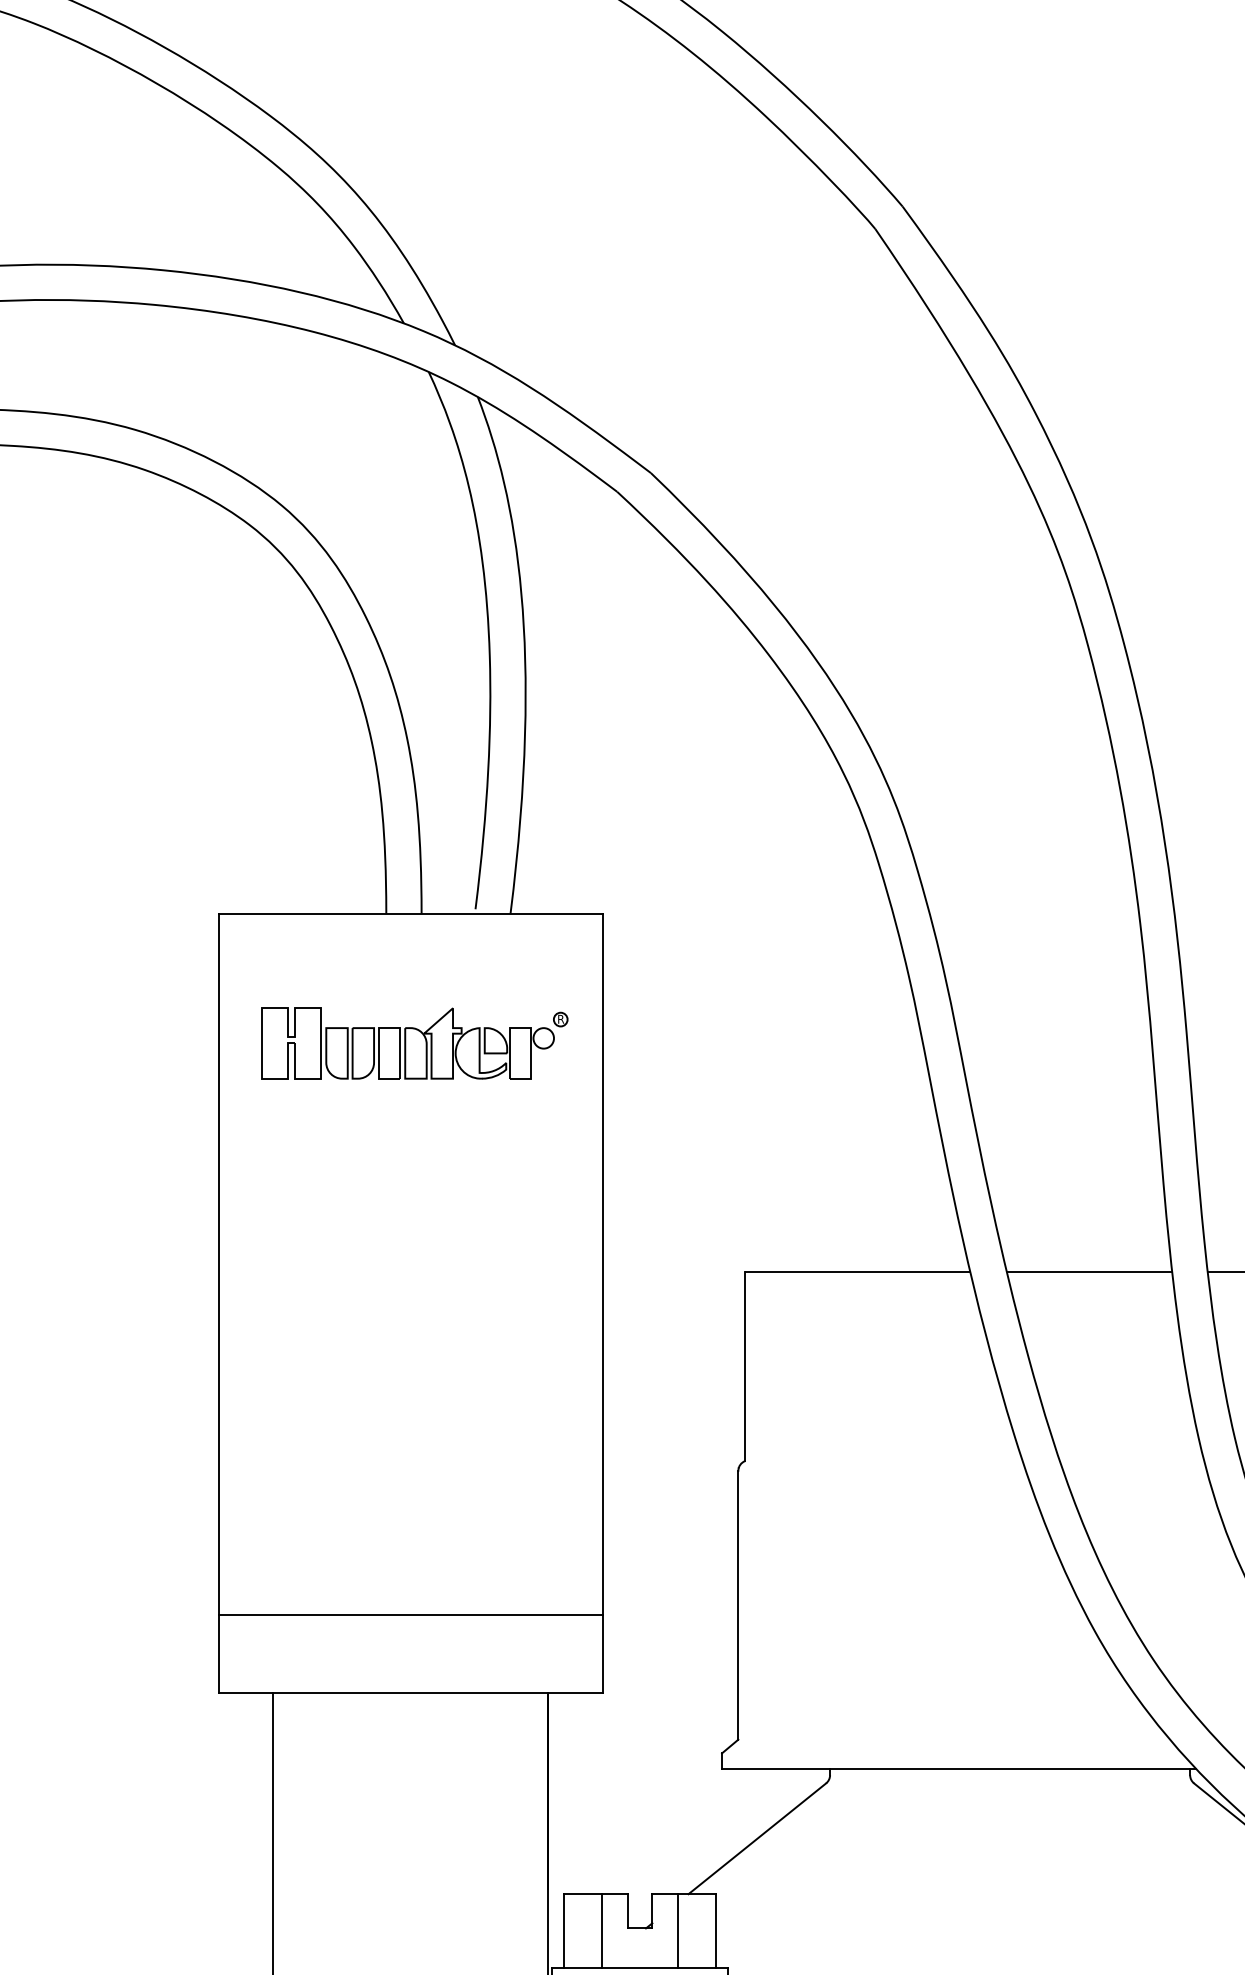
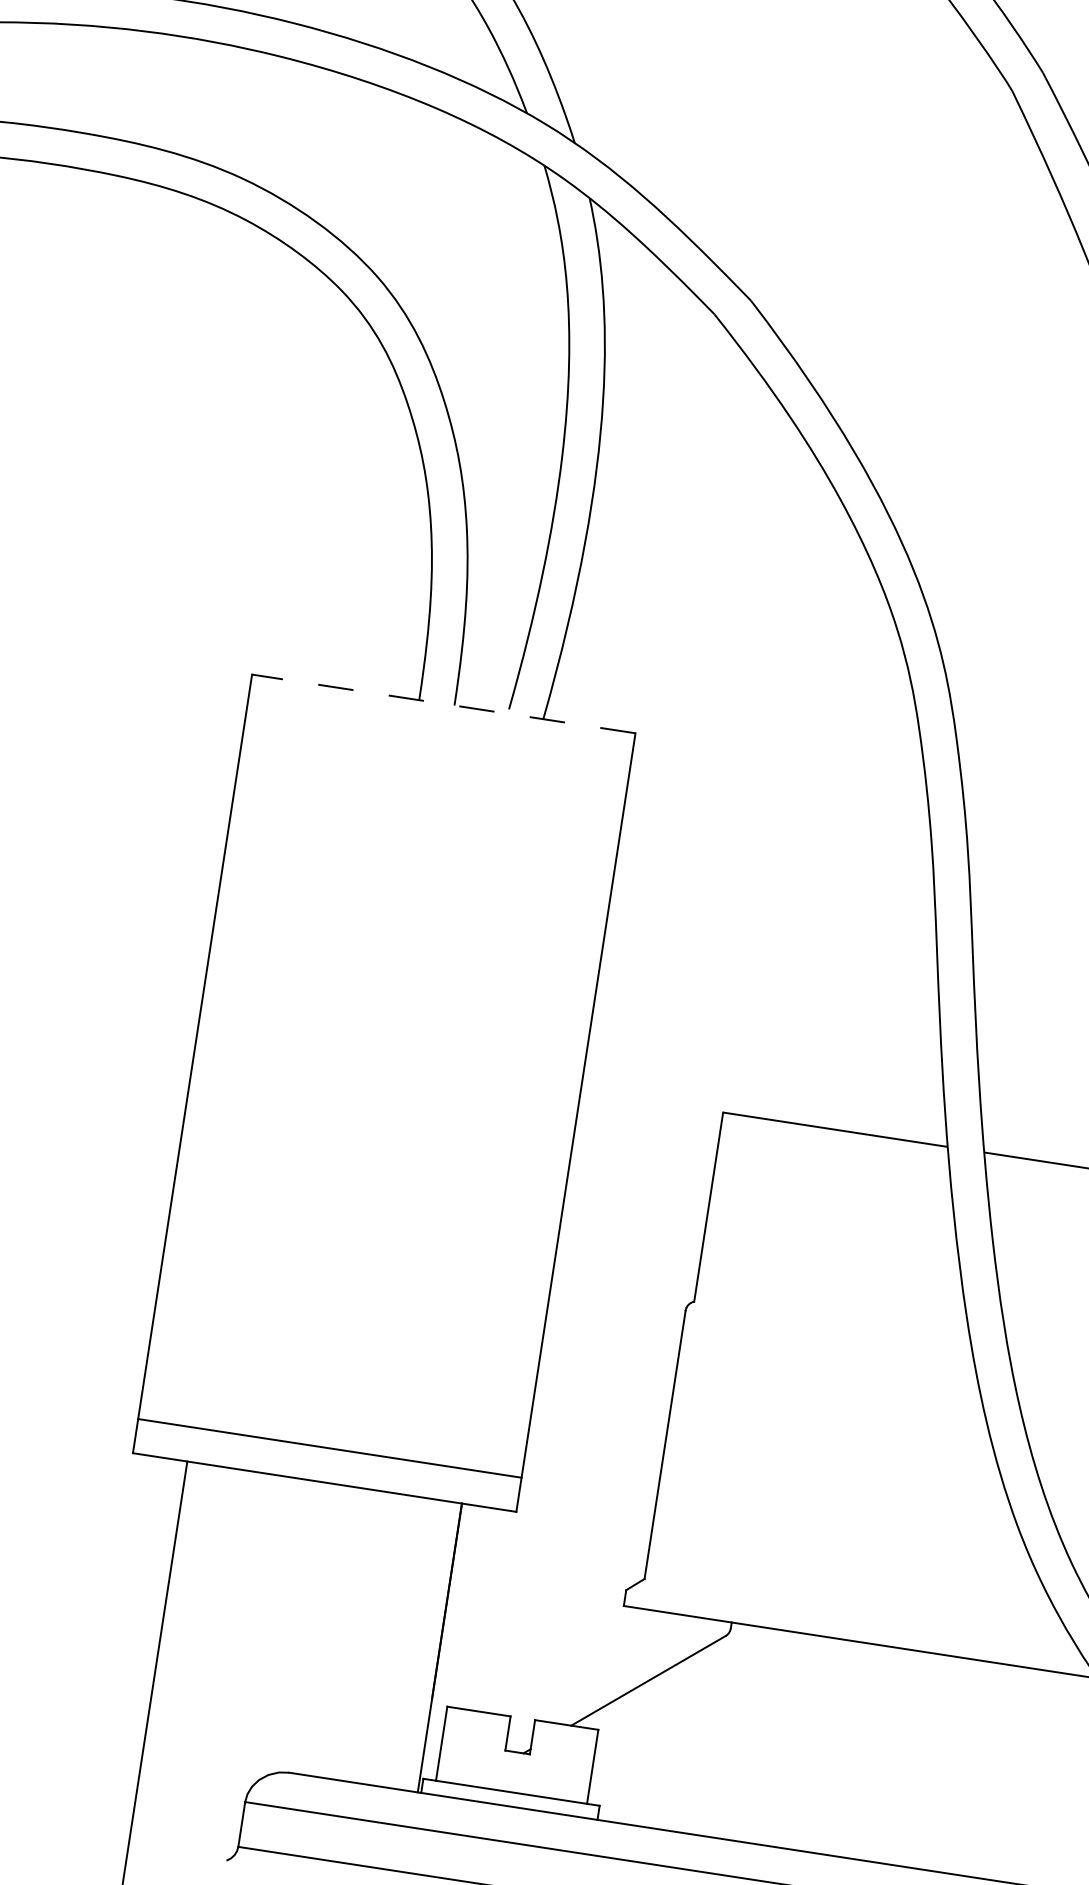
line: (410, 913) -> (443, 703), solid -> dashed
part: (414, 1043) -> (427, 834), removed
line: (410, 1615) -> (329, 1448), moved
line: (602, 1931) -> (479, 1749), removed
line: (677, 1931) -> (554, 1761), removed

